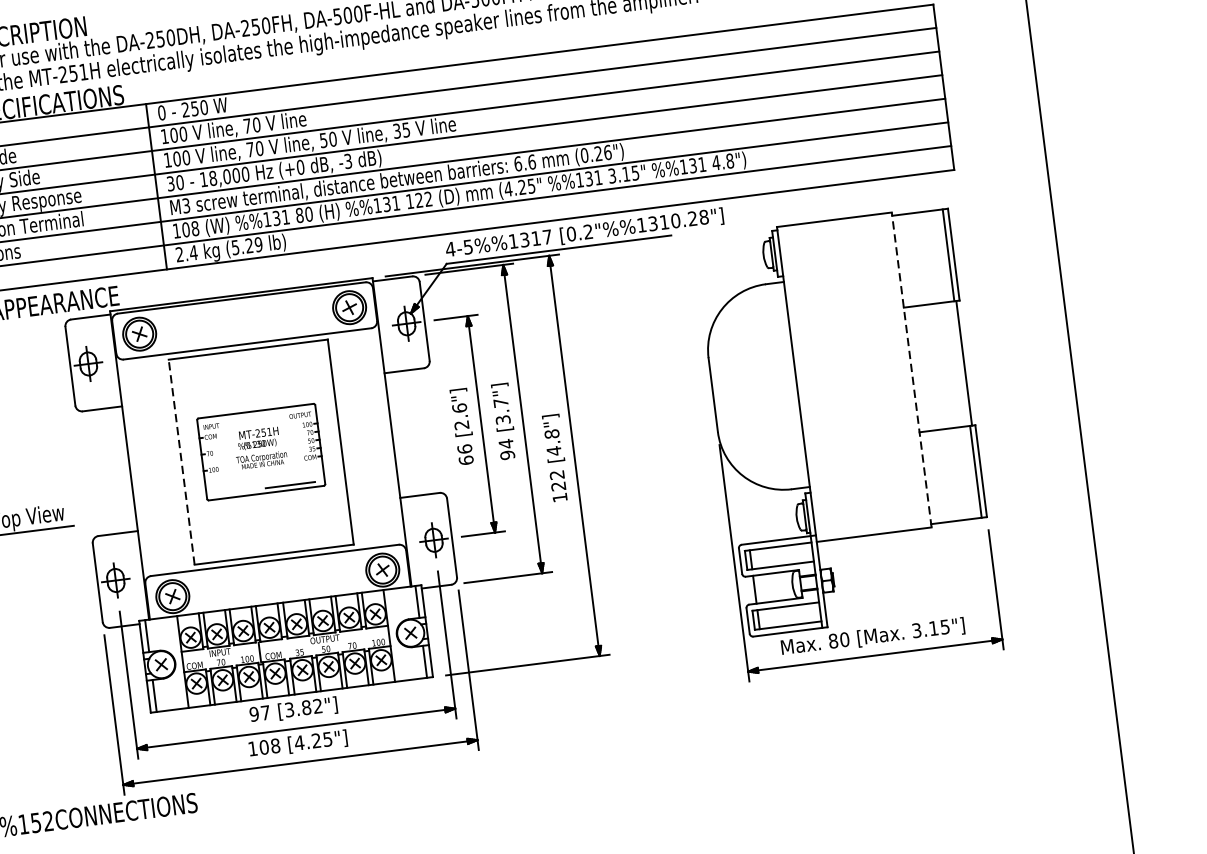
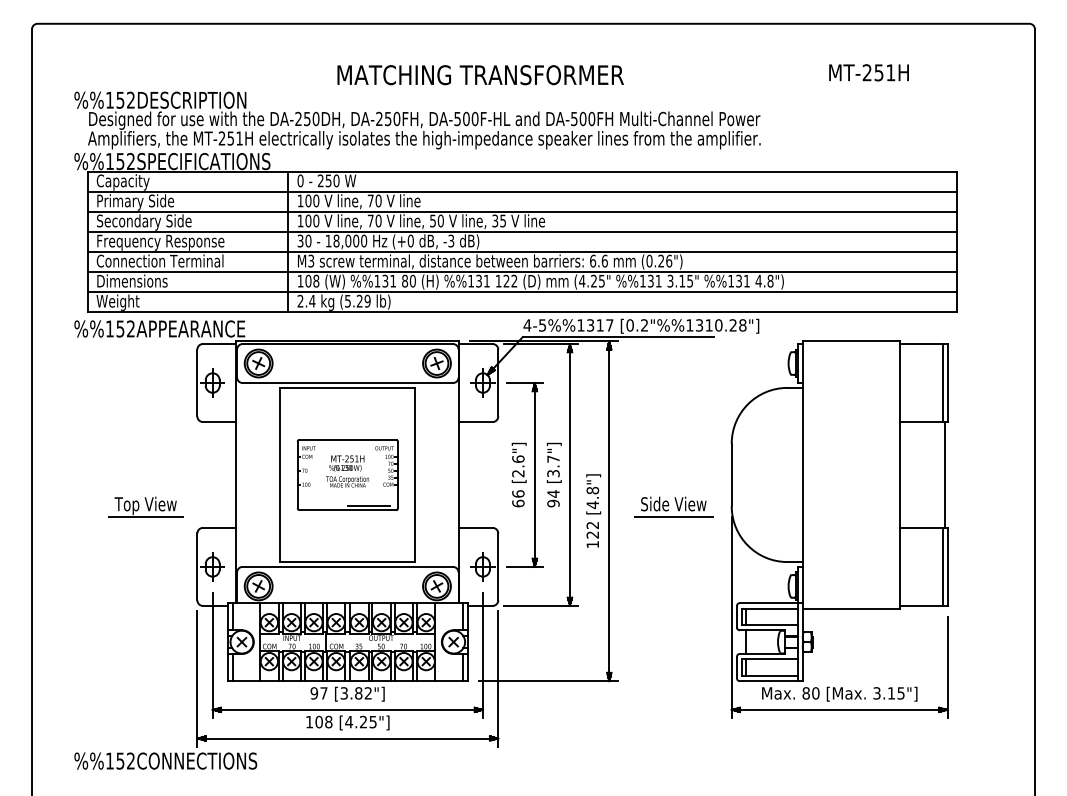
line: (911, 369) -> (900, 474), dashed -> solid
part: (649, 440) -> (673, 506), added
line: (181, 461) -> (280, 474), dashed -> solid

